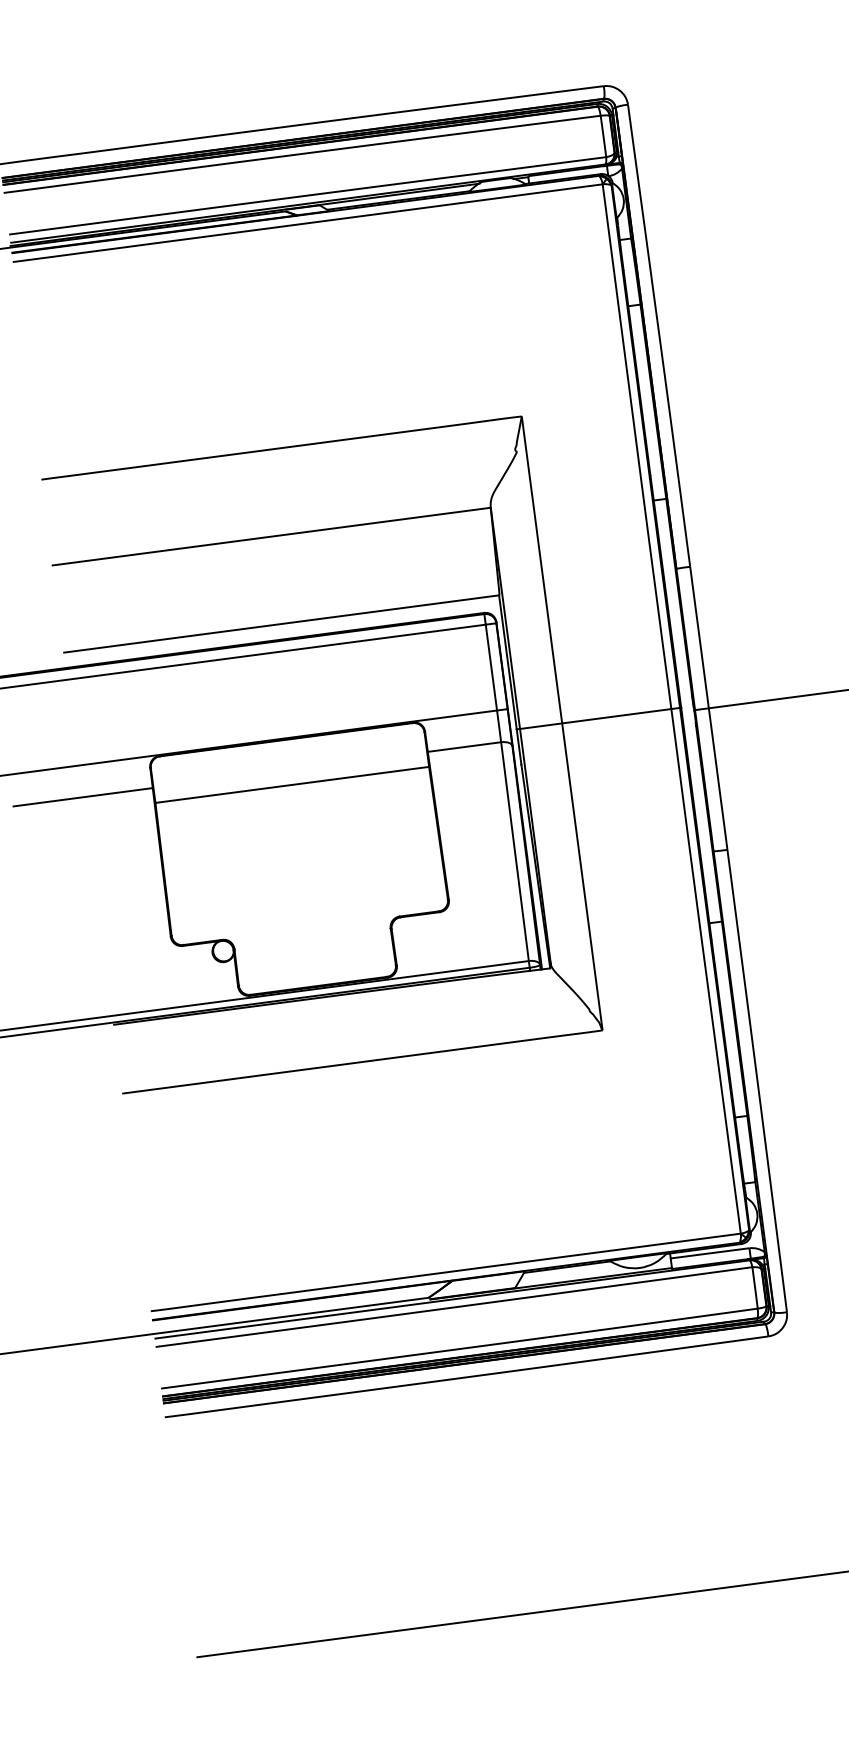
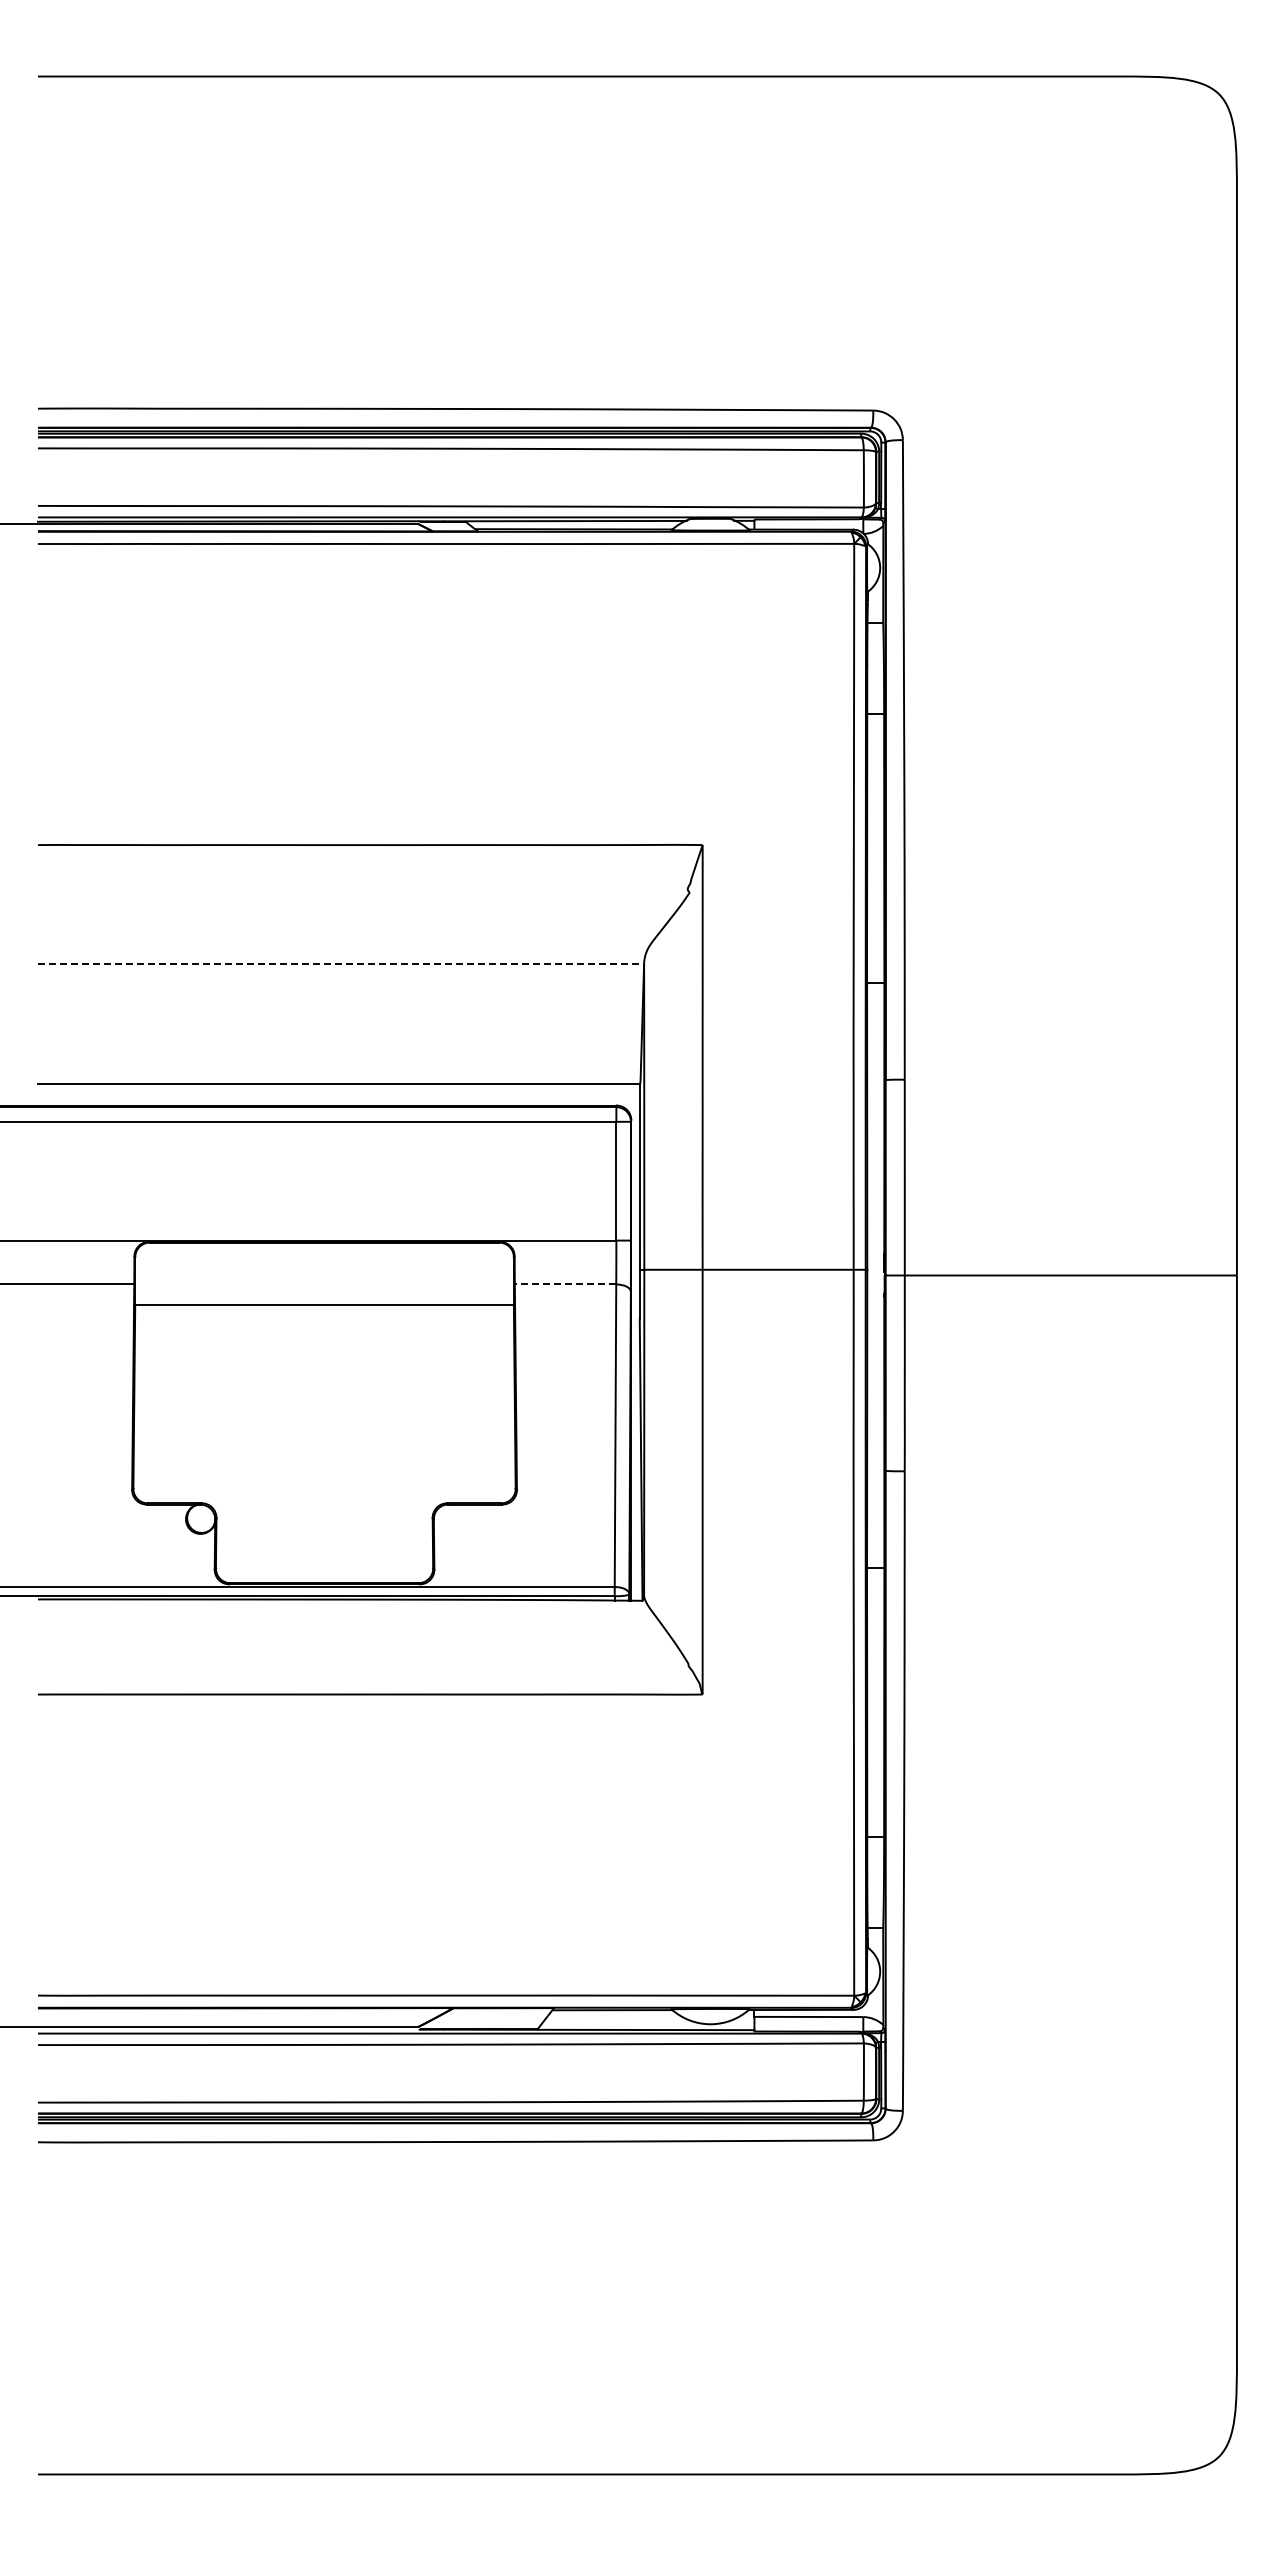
line: (272, 536) -> (341, 963), solid -> dashed
line: (464, 747) -> (565, 1284), solid -> dashed

